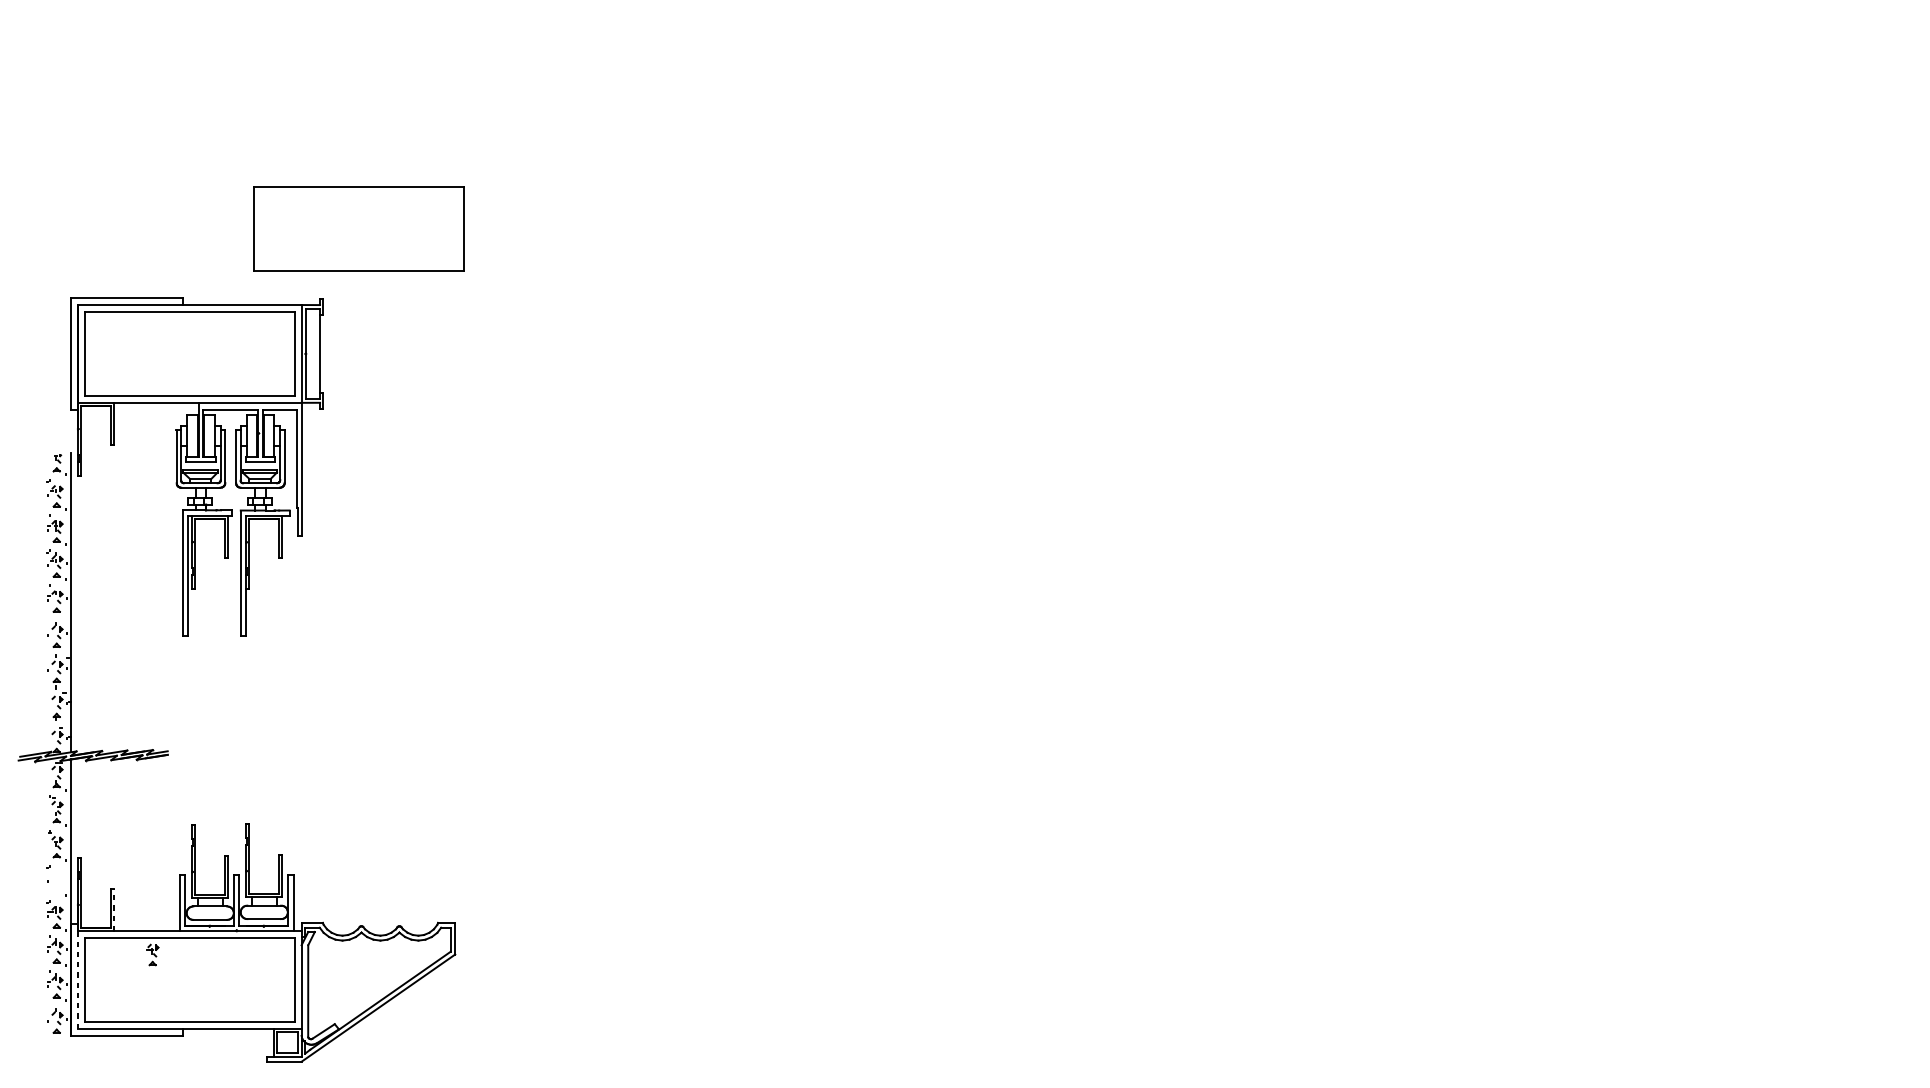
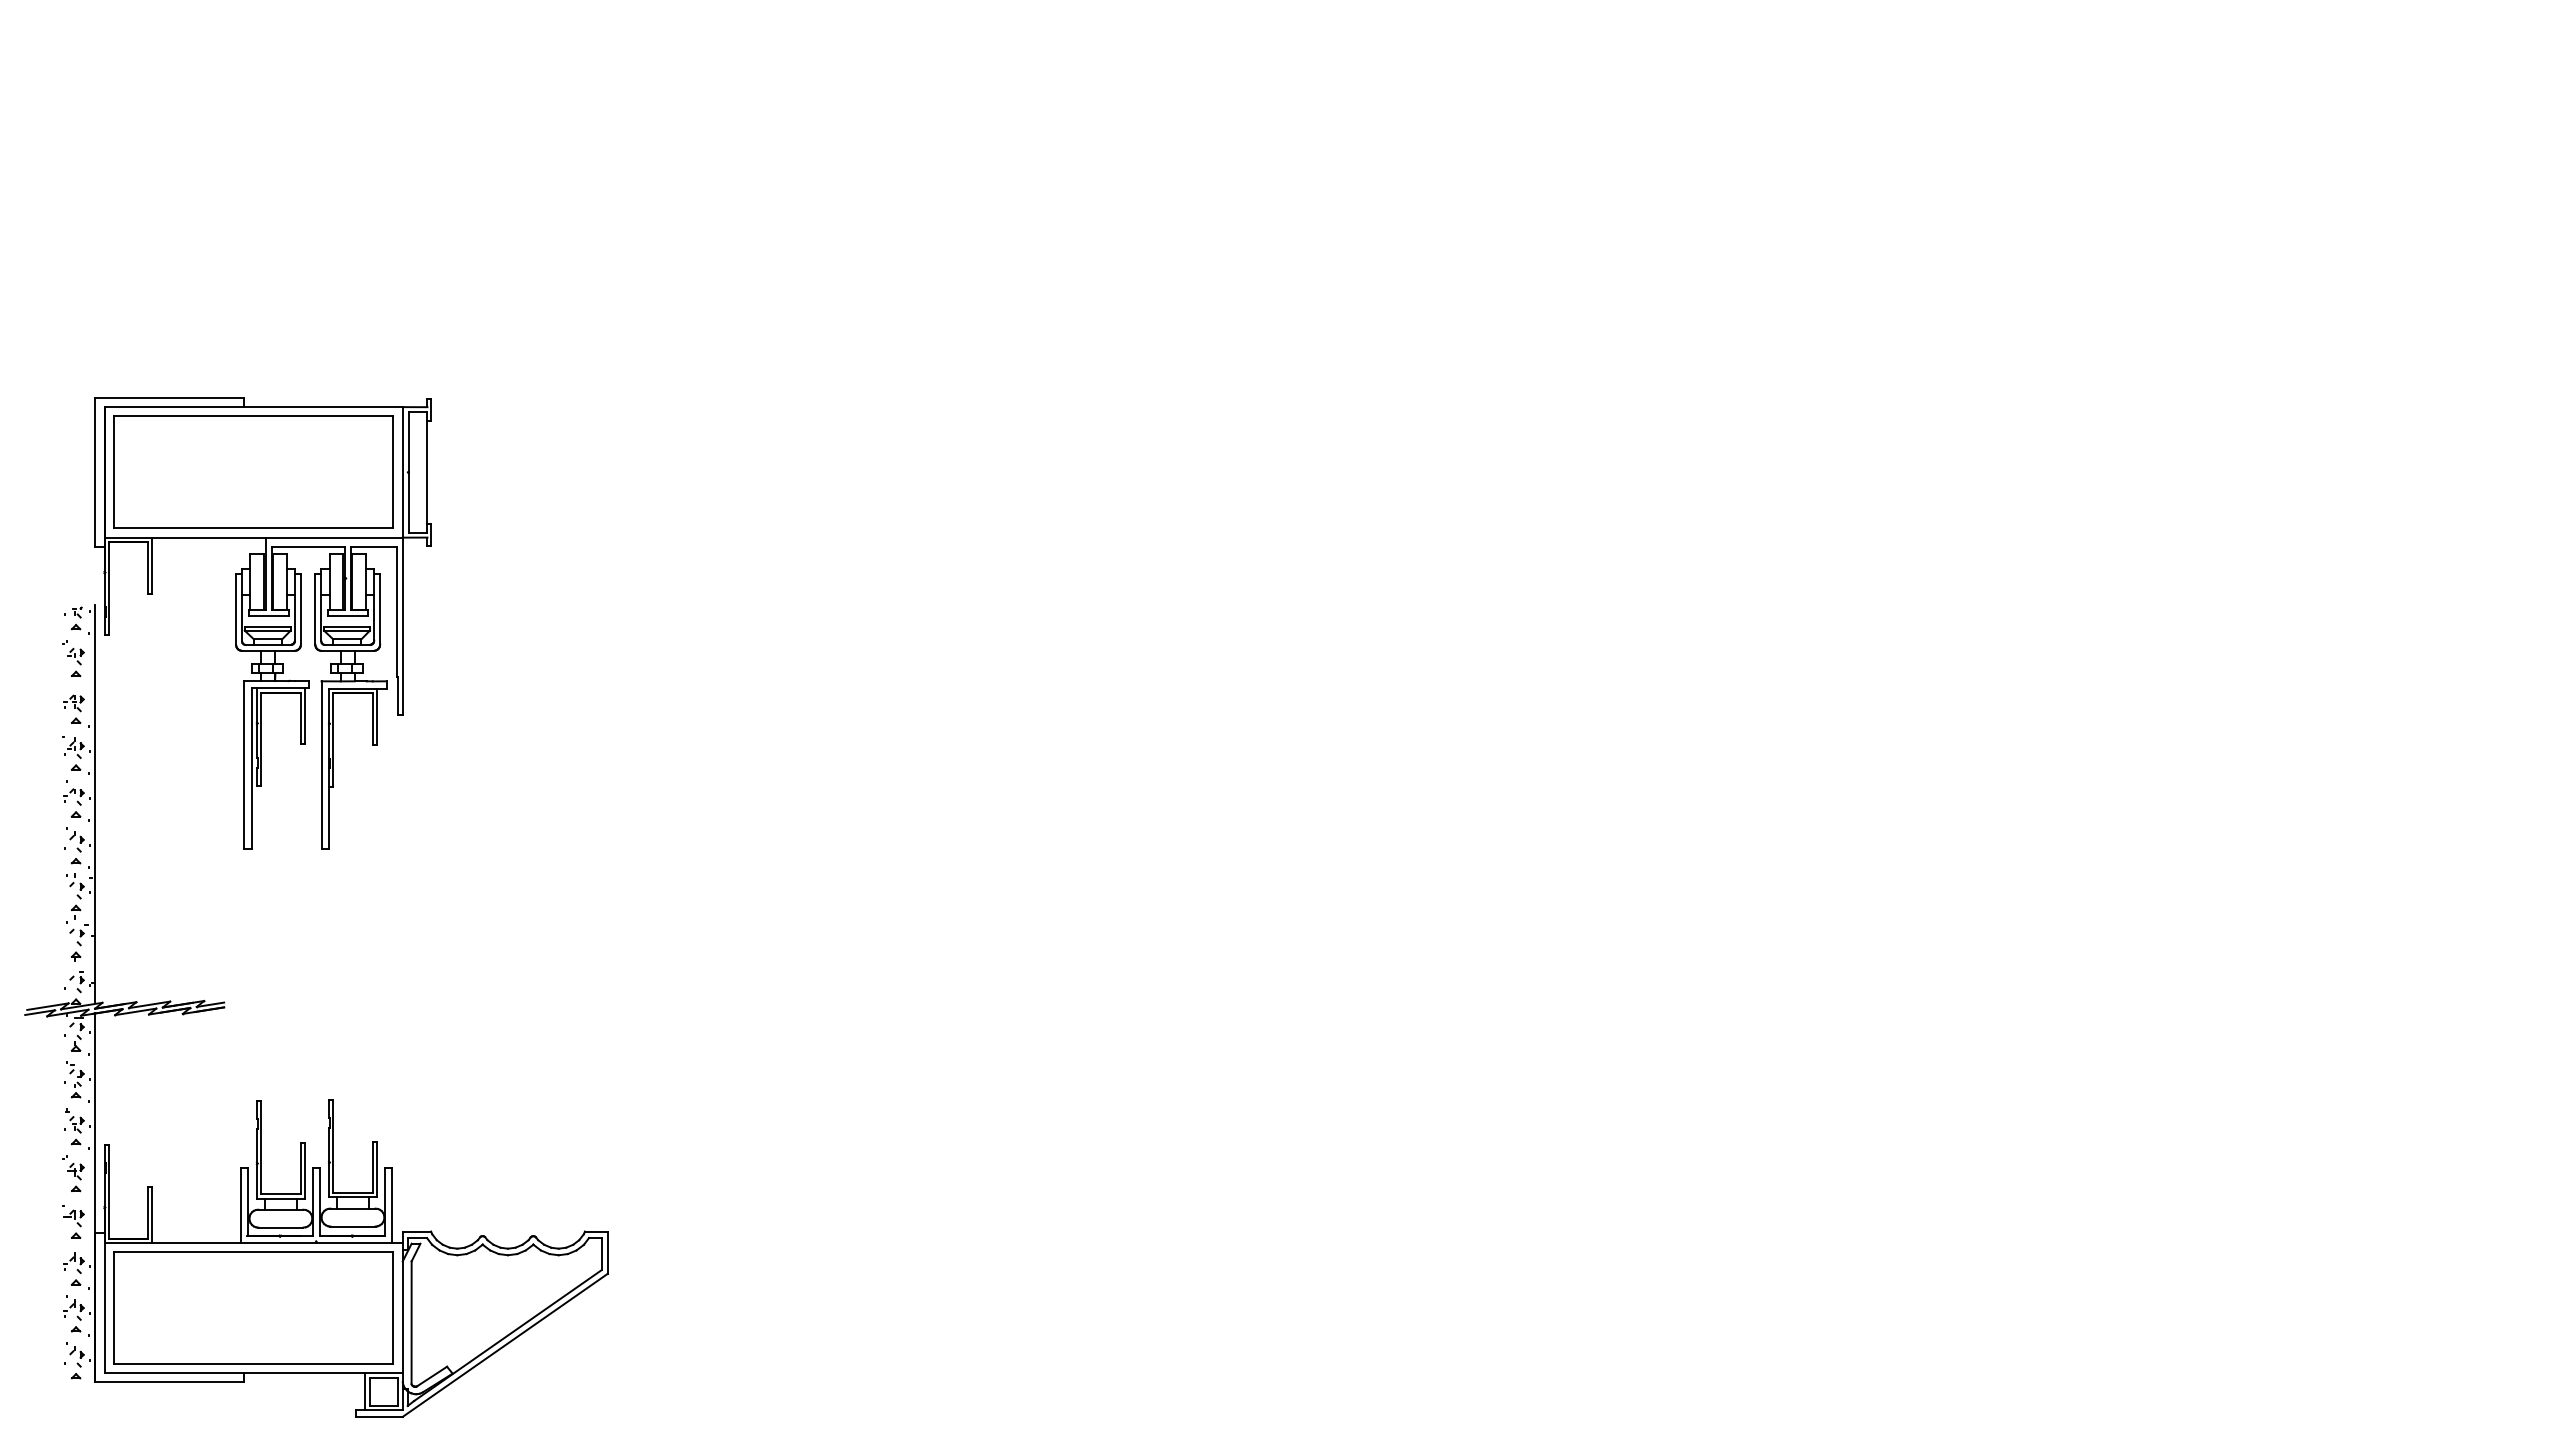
part: (359, 228) -> (479, 304), removed
line: (114, 910) -> (152, 1214), dashed -> solid
part: (152, 955) -> (75, 1177), moved
line: (78, 979) -> (104, 1307), dashed -> solid

